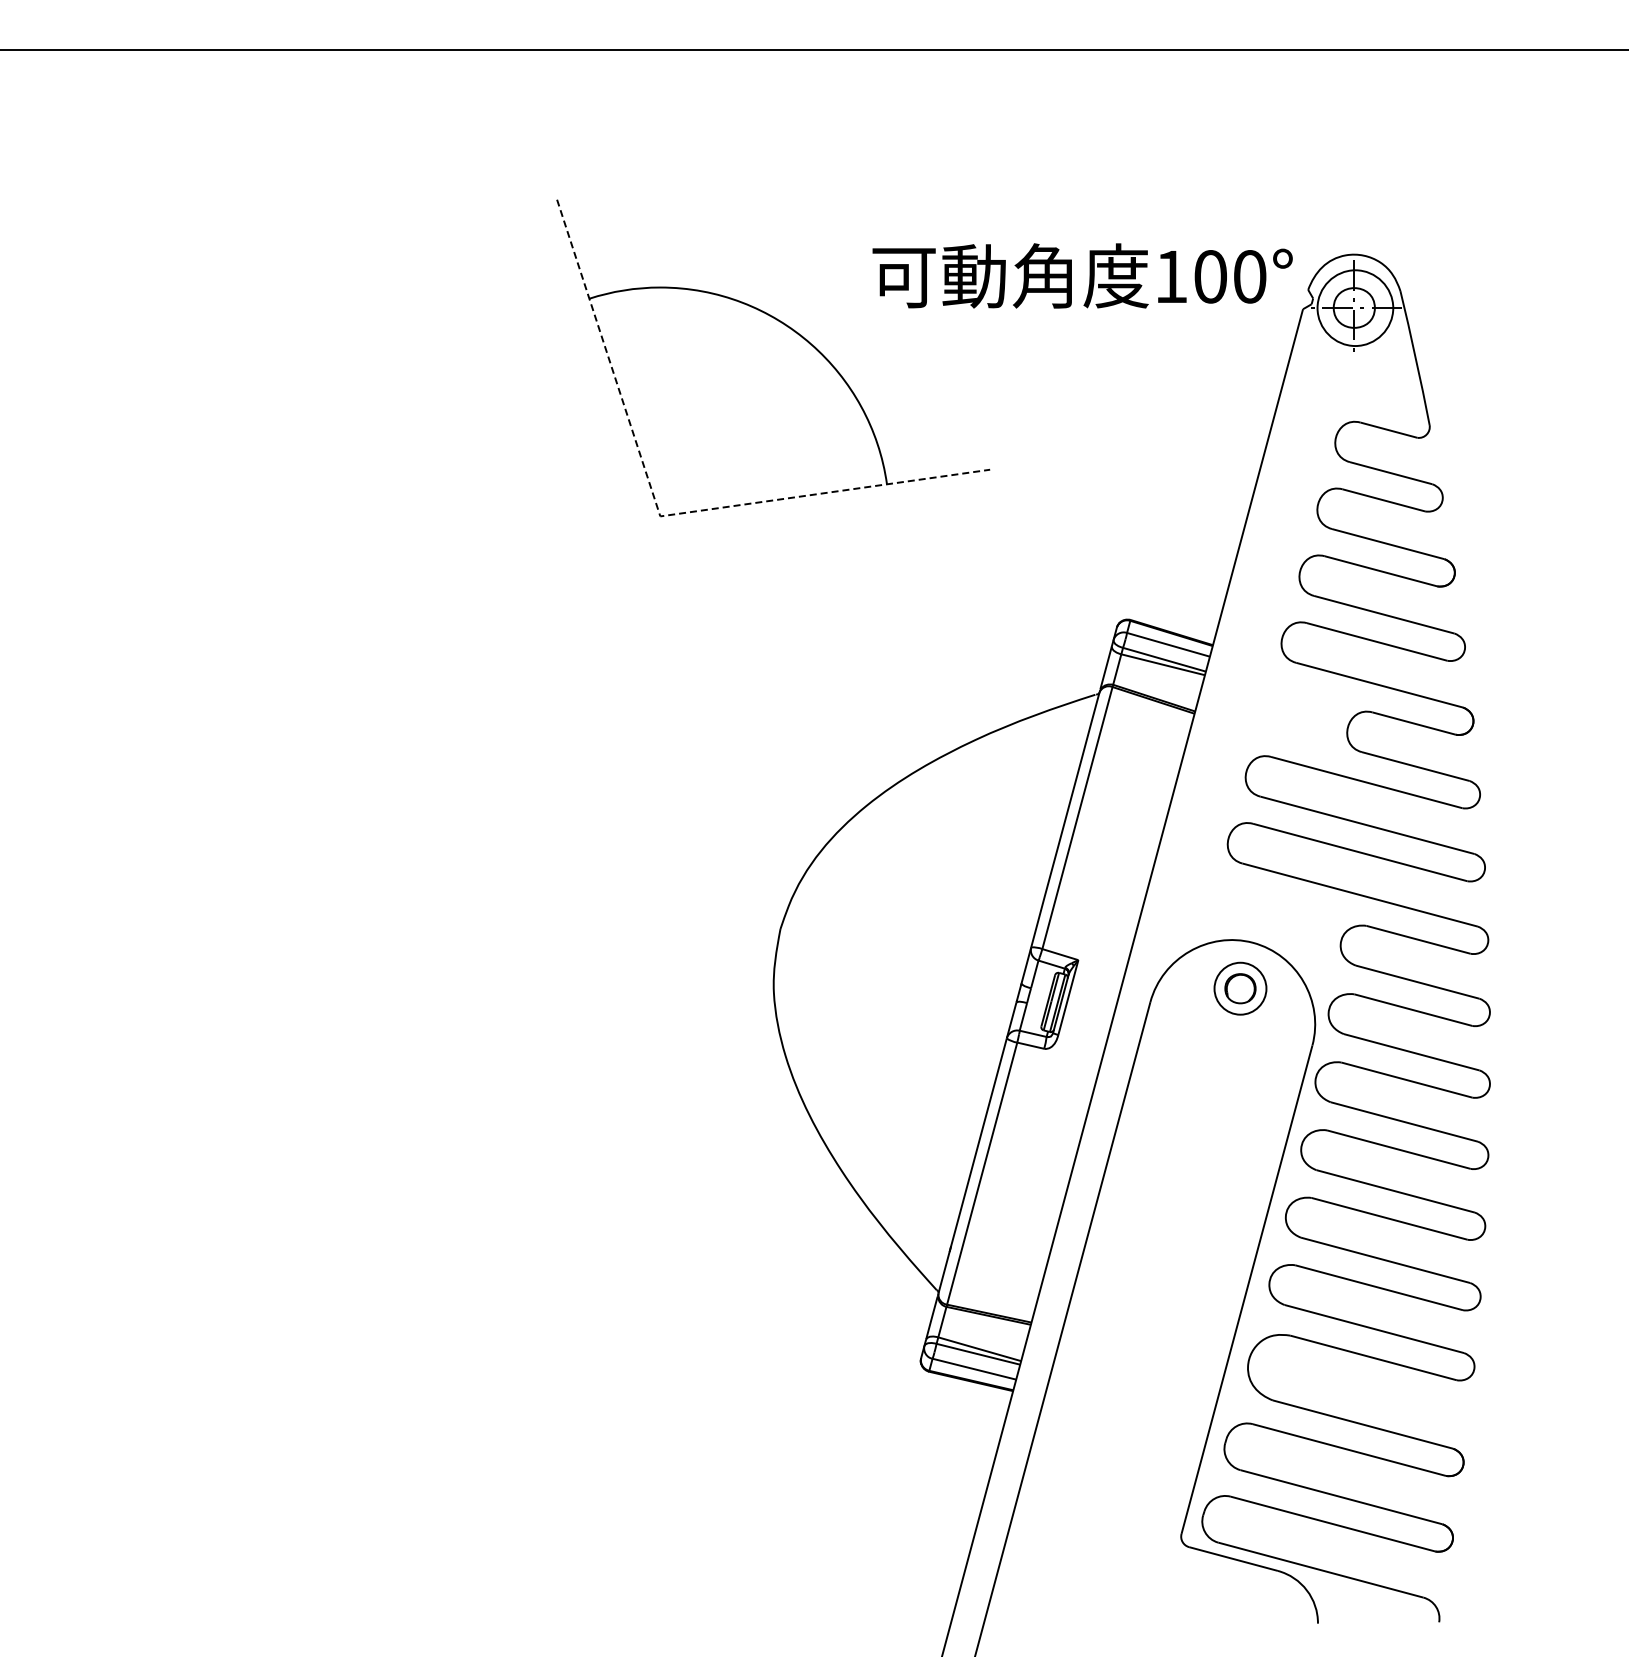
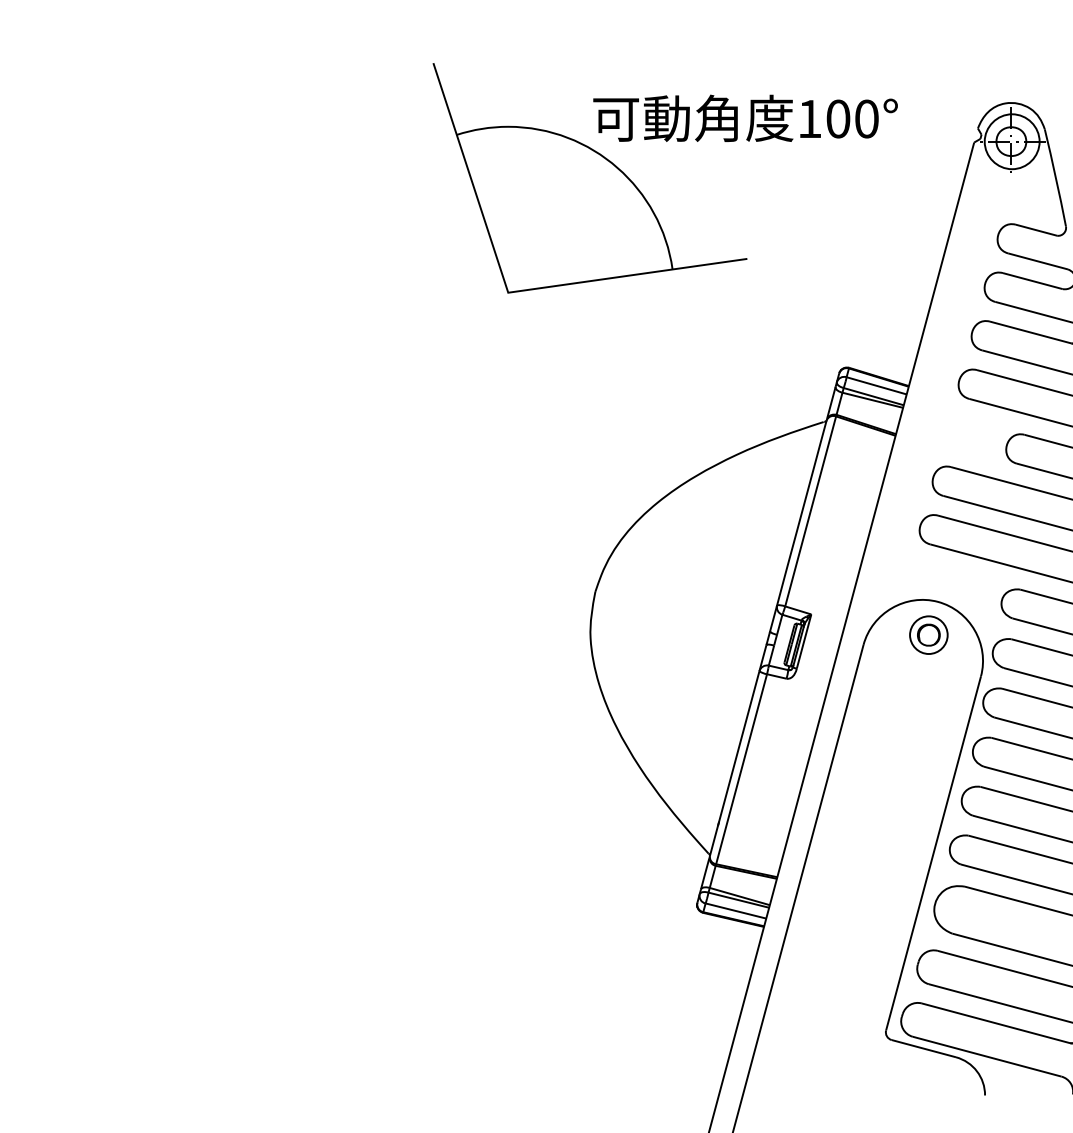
text: (1082, 275) -> (745, 118), moved
line: (660, 516) -> (508, 292), dashed -> solid

